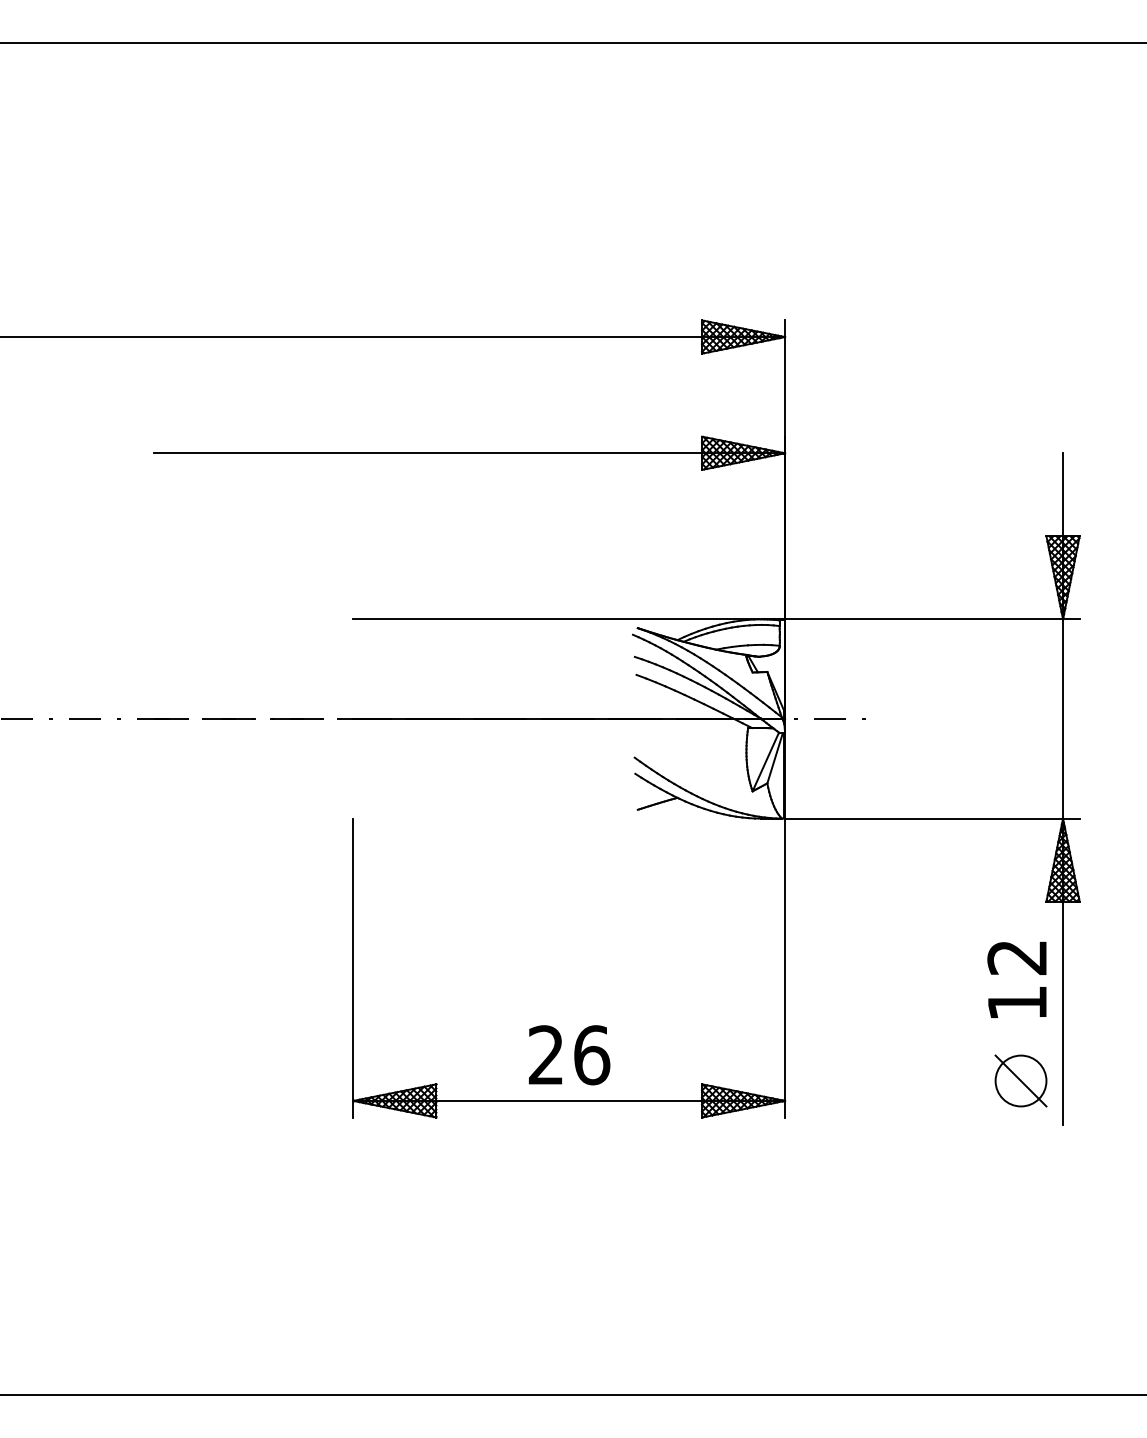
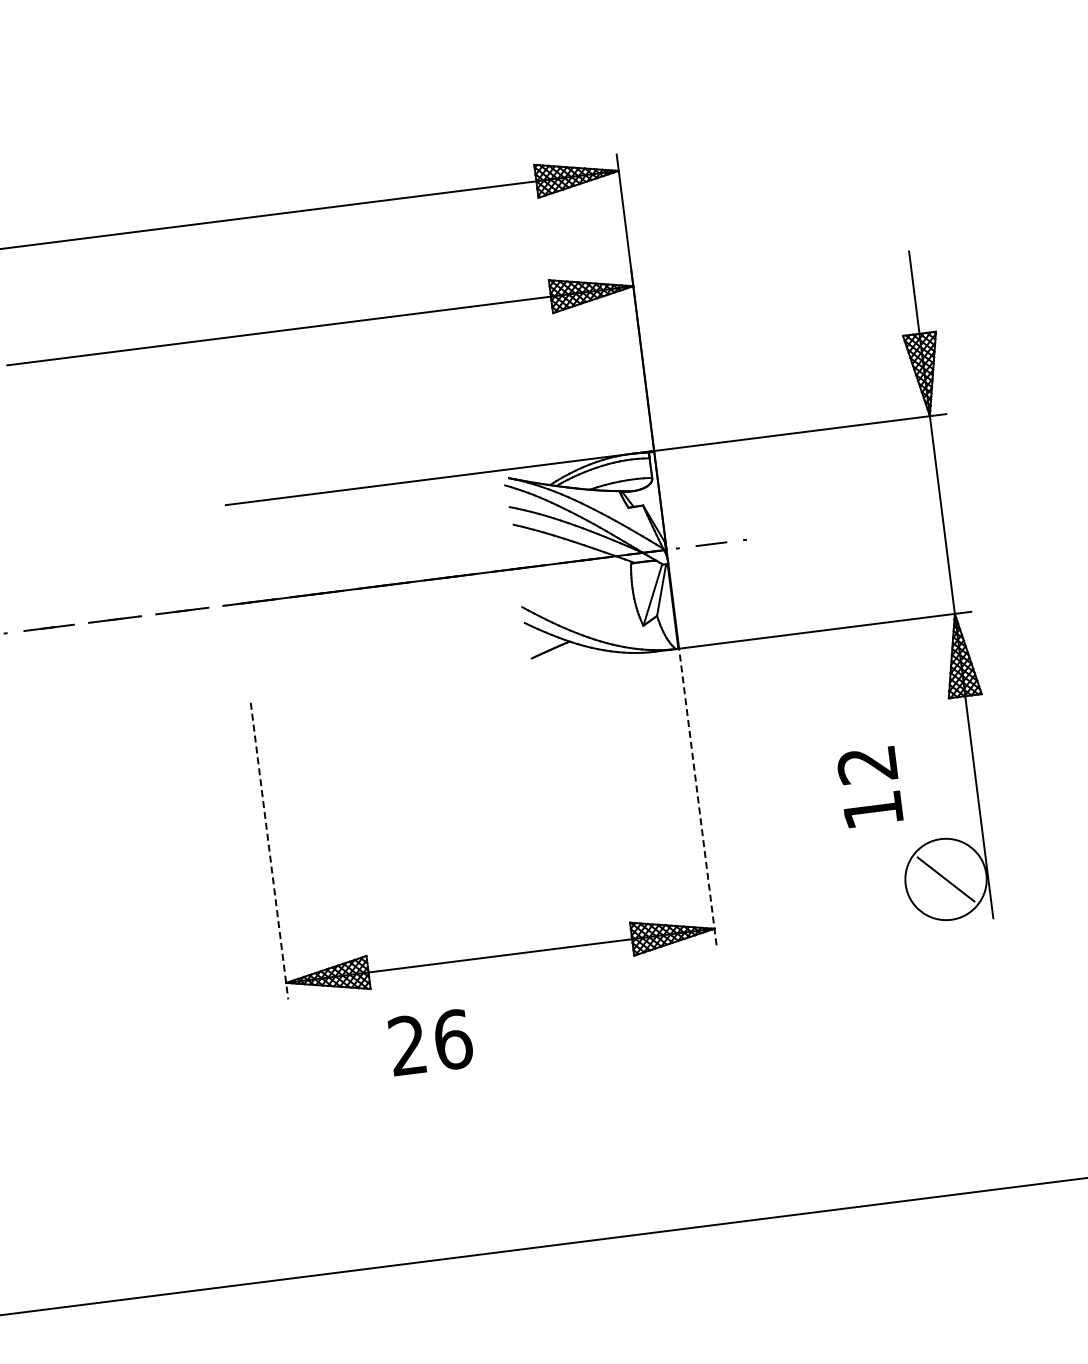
line: (785, 967) -> (698, 796), solid -> dashed
line: (353, 968) -> (269, 851), solid -> dashed
text: (1016, 979) -> (869, 786), moved
text: (569, 1055) -> (430, 1042), moved
circle: (1020, 1080) -> (945, 879), size x1.6

